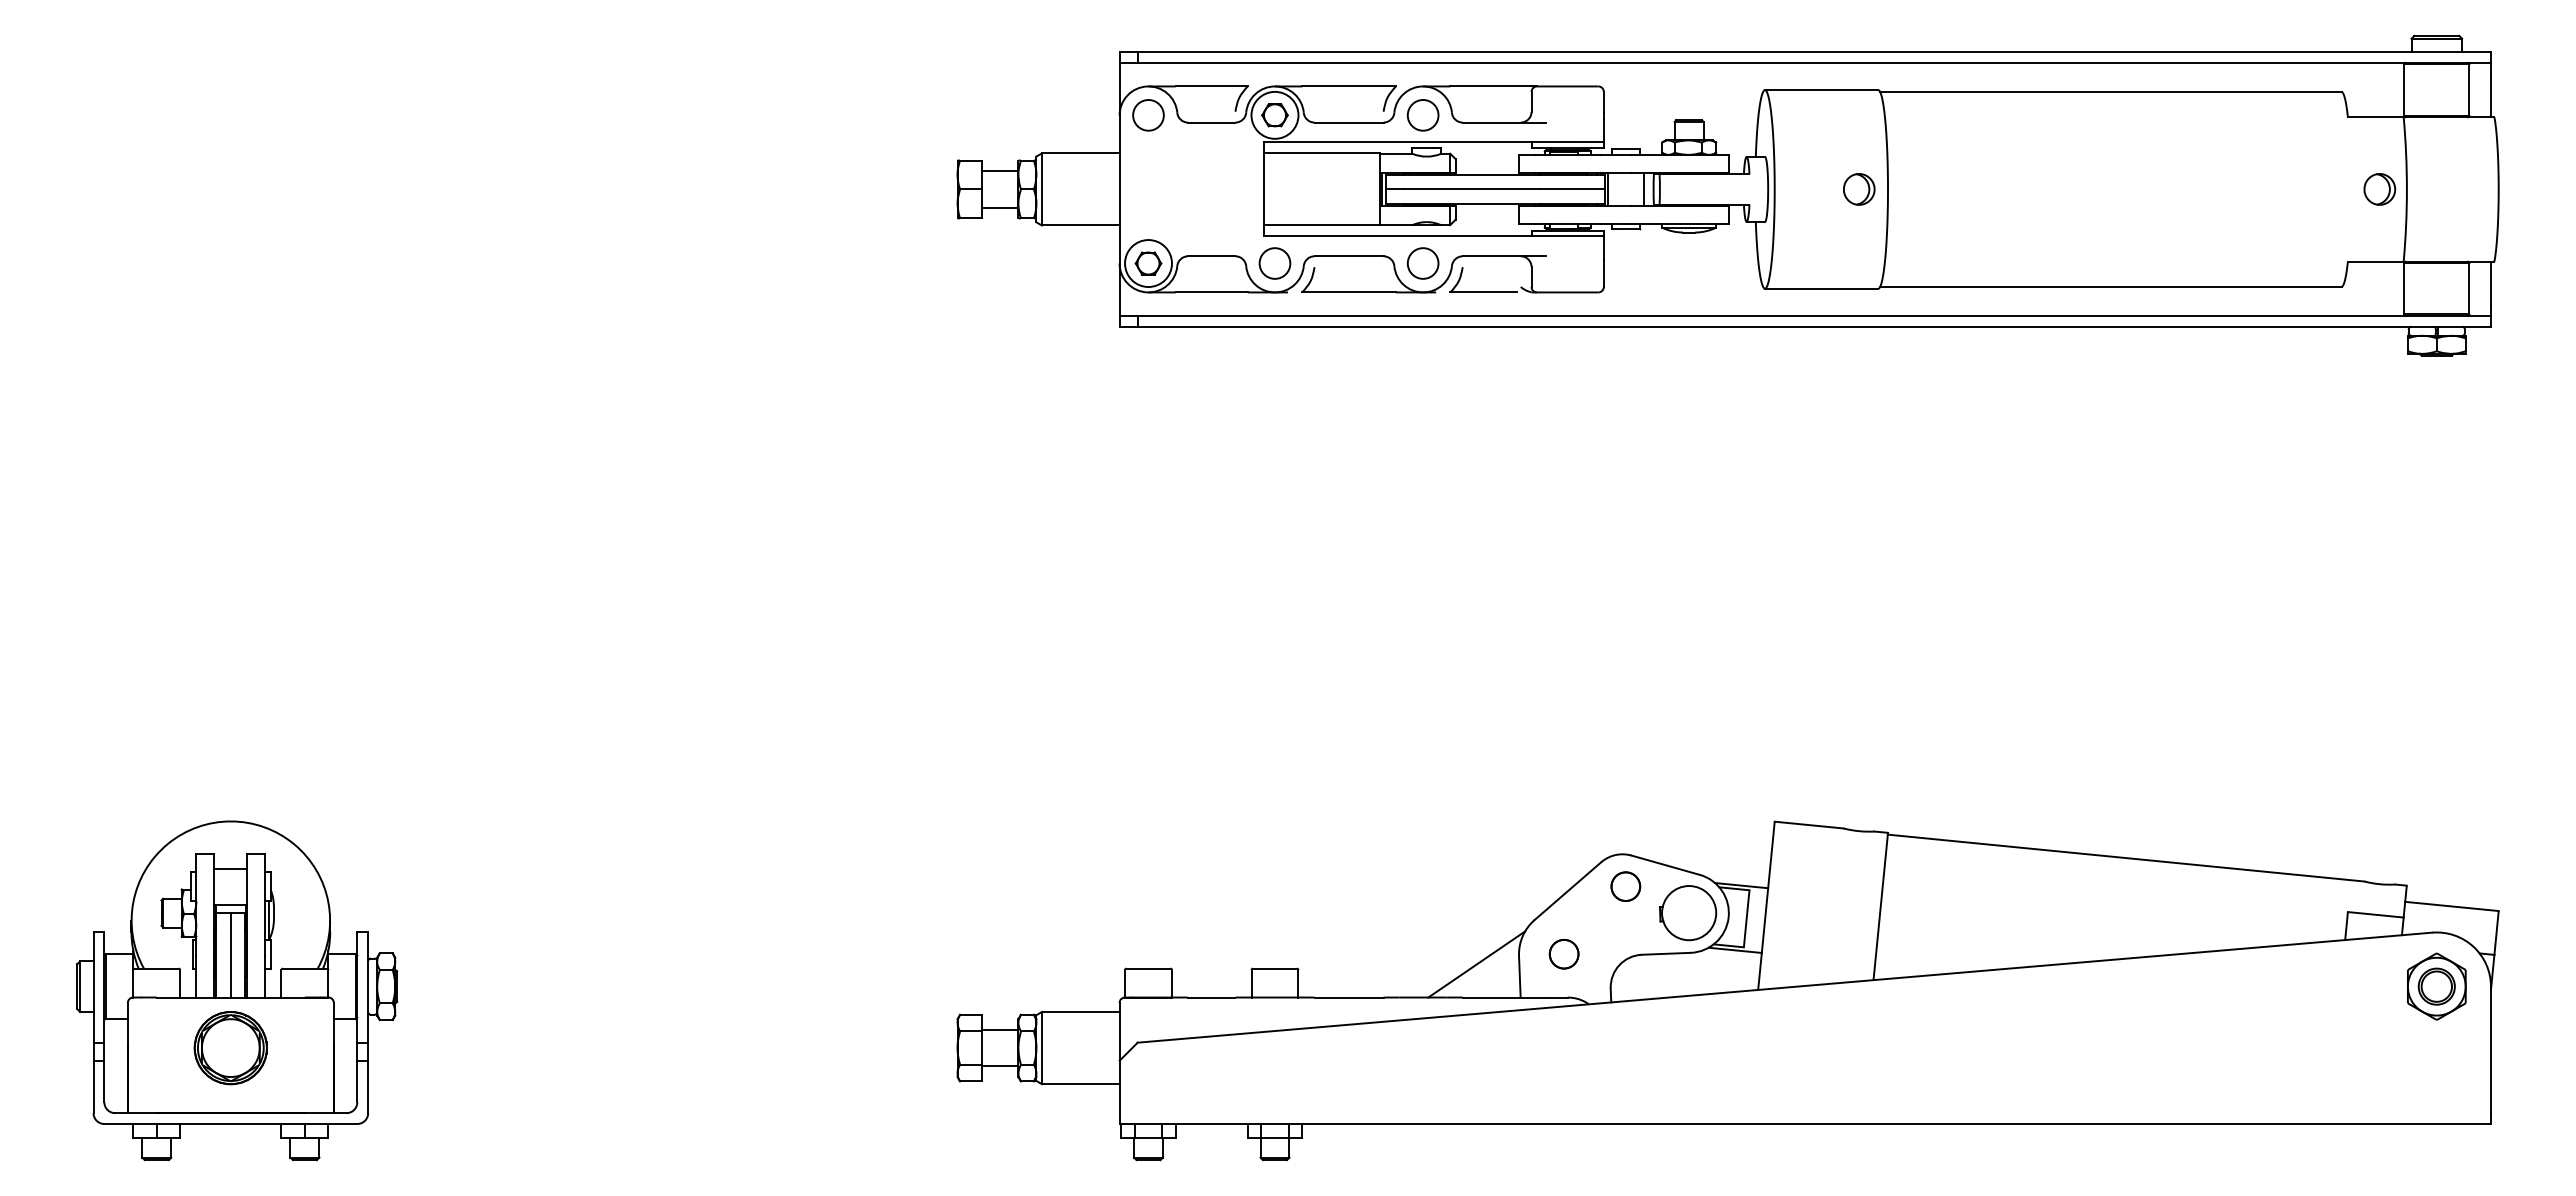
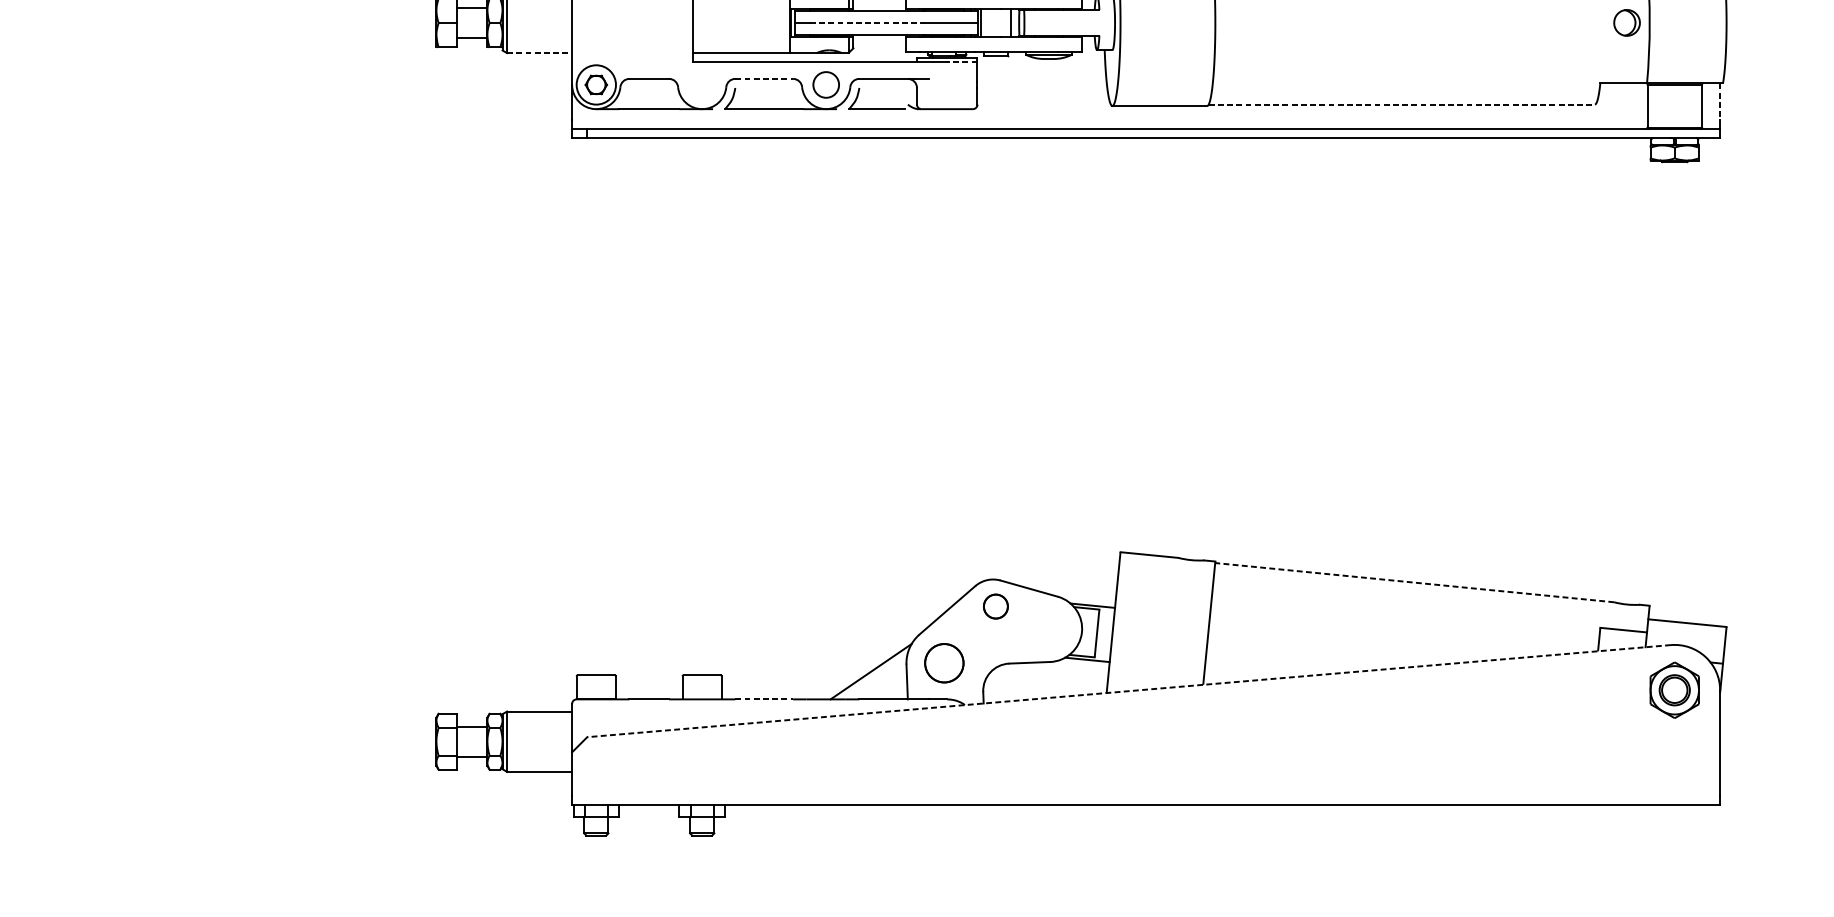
line: (1472, 189) -> (867, 22), solid -> dashed
part: (1859, 189) -> (1191, 22), removed
line: (1080, 225) -> (539, 53), solid -> dashed
line: (1585, 236) -> (962, 62), solid -> dashed
line: (1349, 256) -> (764, 79), solid -> dashed
circle: (1274, 263) -> (701, 84), removed
line: (2491, 283) -> (1720, 101), solid -> dashed
line: (2110, 287) -> (1401, 105), solid -> dashed
line: (2125, 858) -> (1414, 583), solid -> dashed
part: (1688, 913) -> (1048, 629), removed
part: (1563, 953) -> (943, 662), size x1.6
line: (1784, 987) -> (1128, 690), solid -> dashed
line: (1349, 997) -> (764, 699), solid -> dashed

